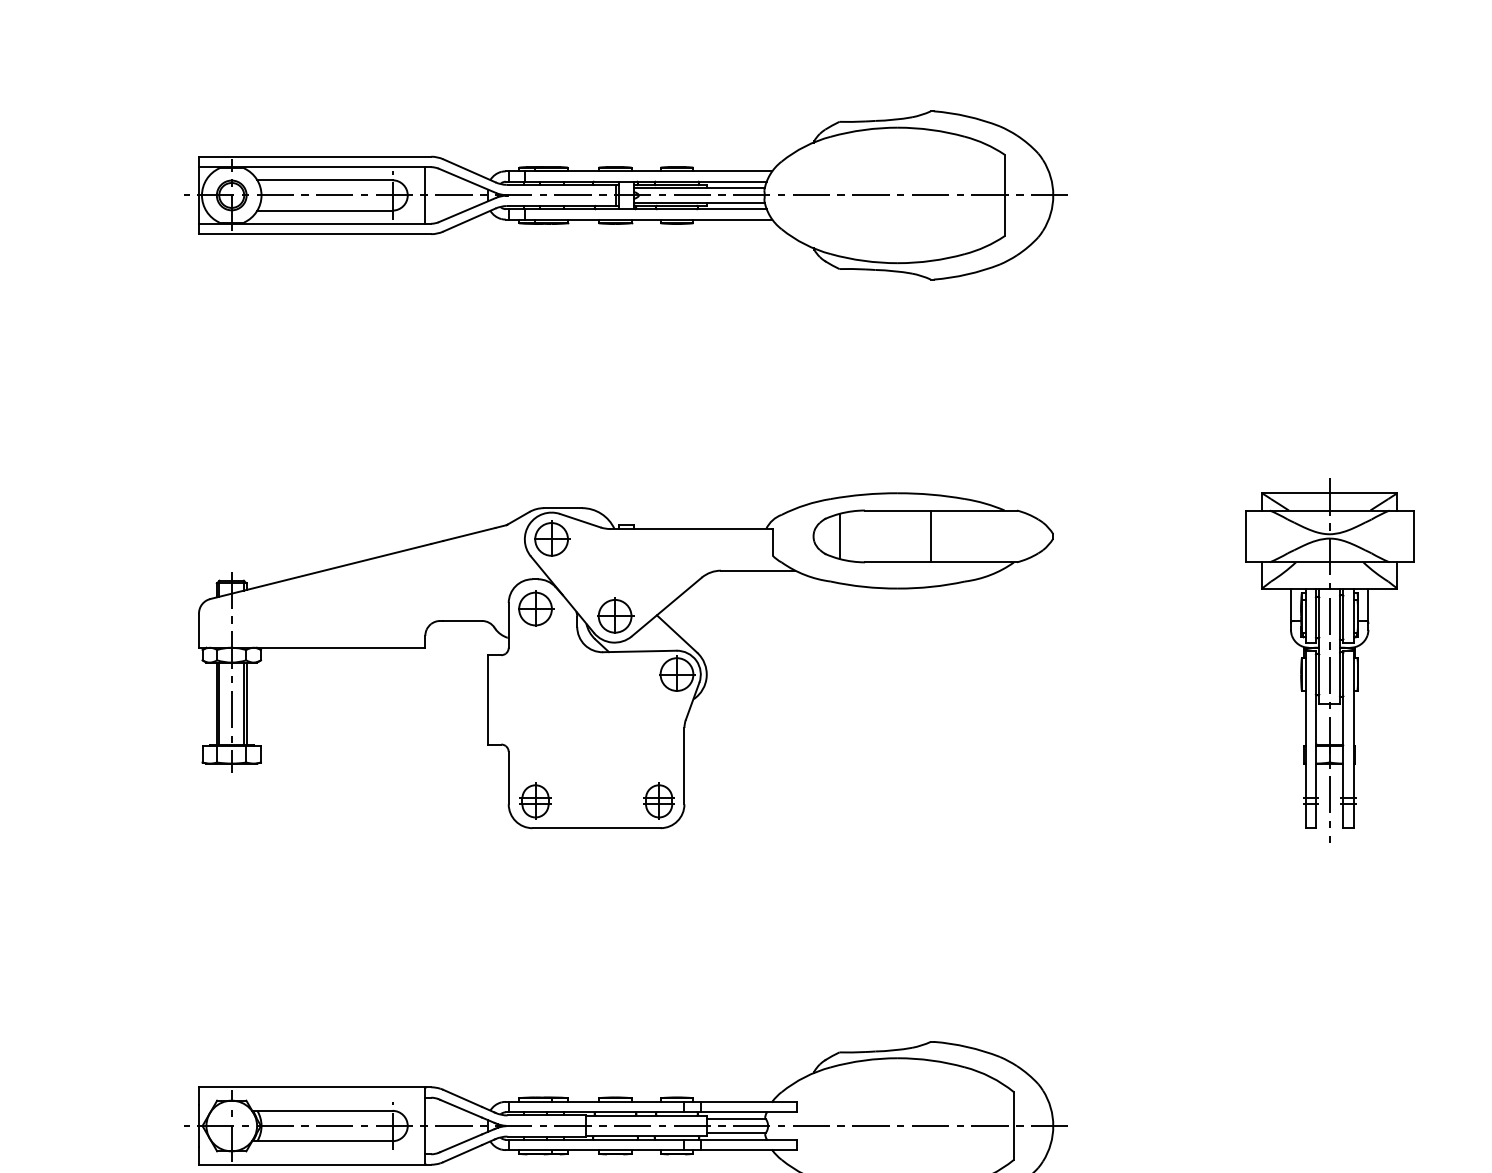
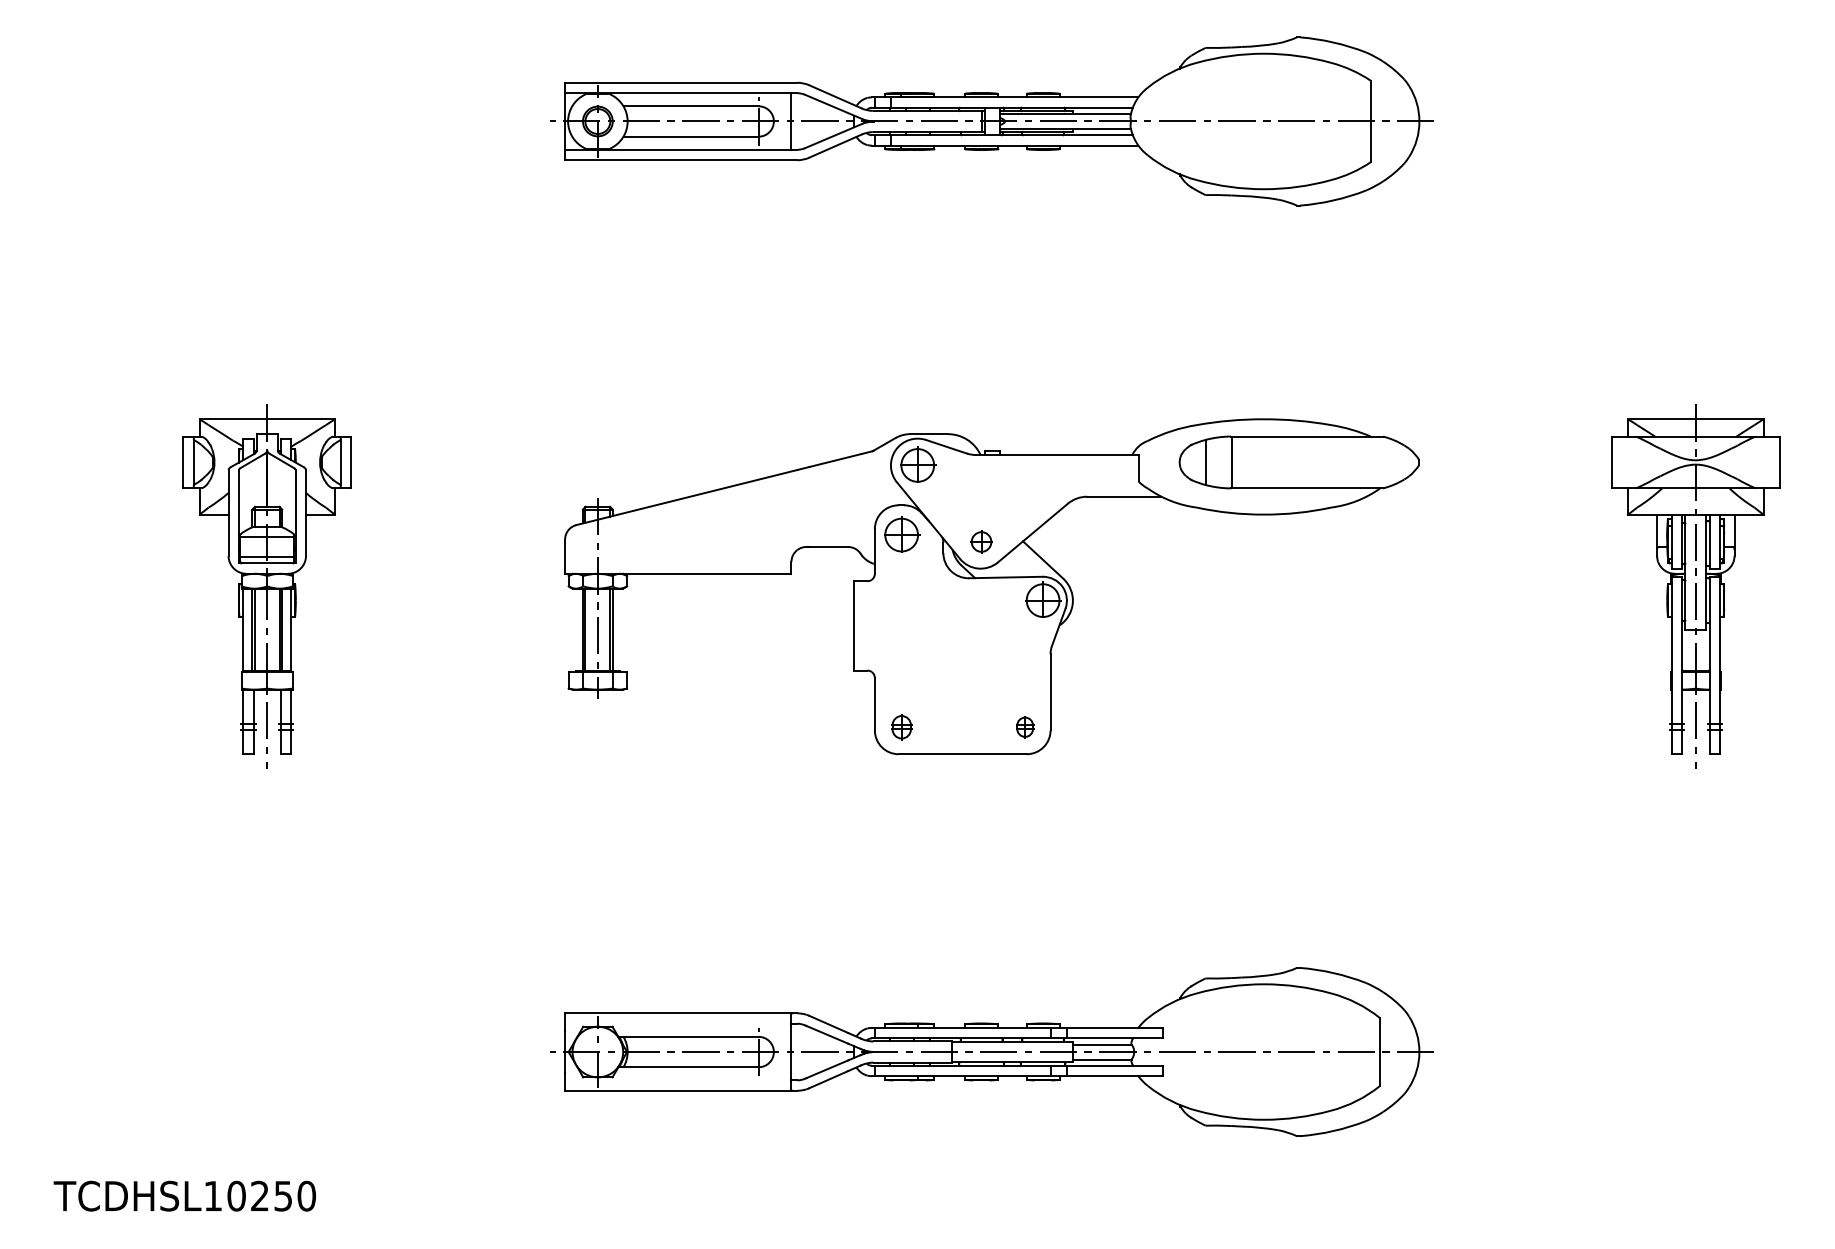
line: (930, 536) -> (1231, 462), moved
part: (615, 615) -> (981, 541), size x0.6
part: (535, 800) -> (901, 726), size x0.7
part: (658, 800) -> (1024, 726), size x0.6

